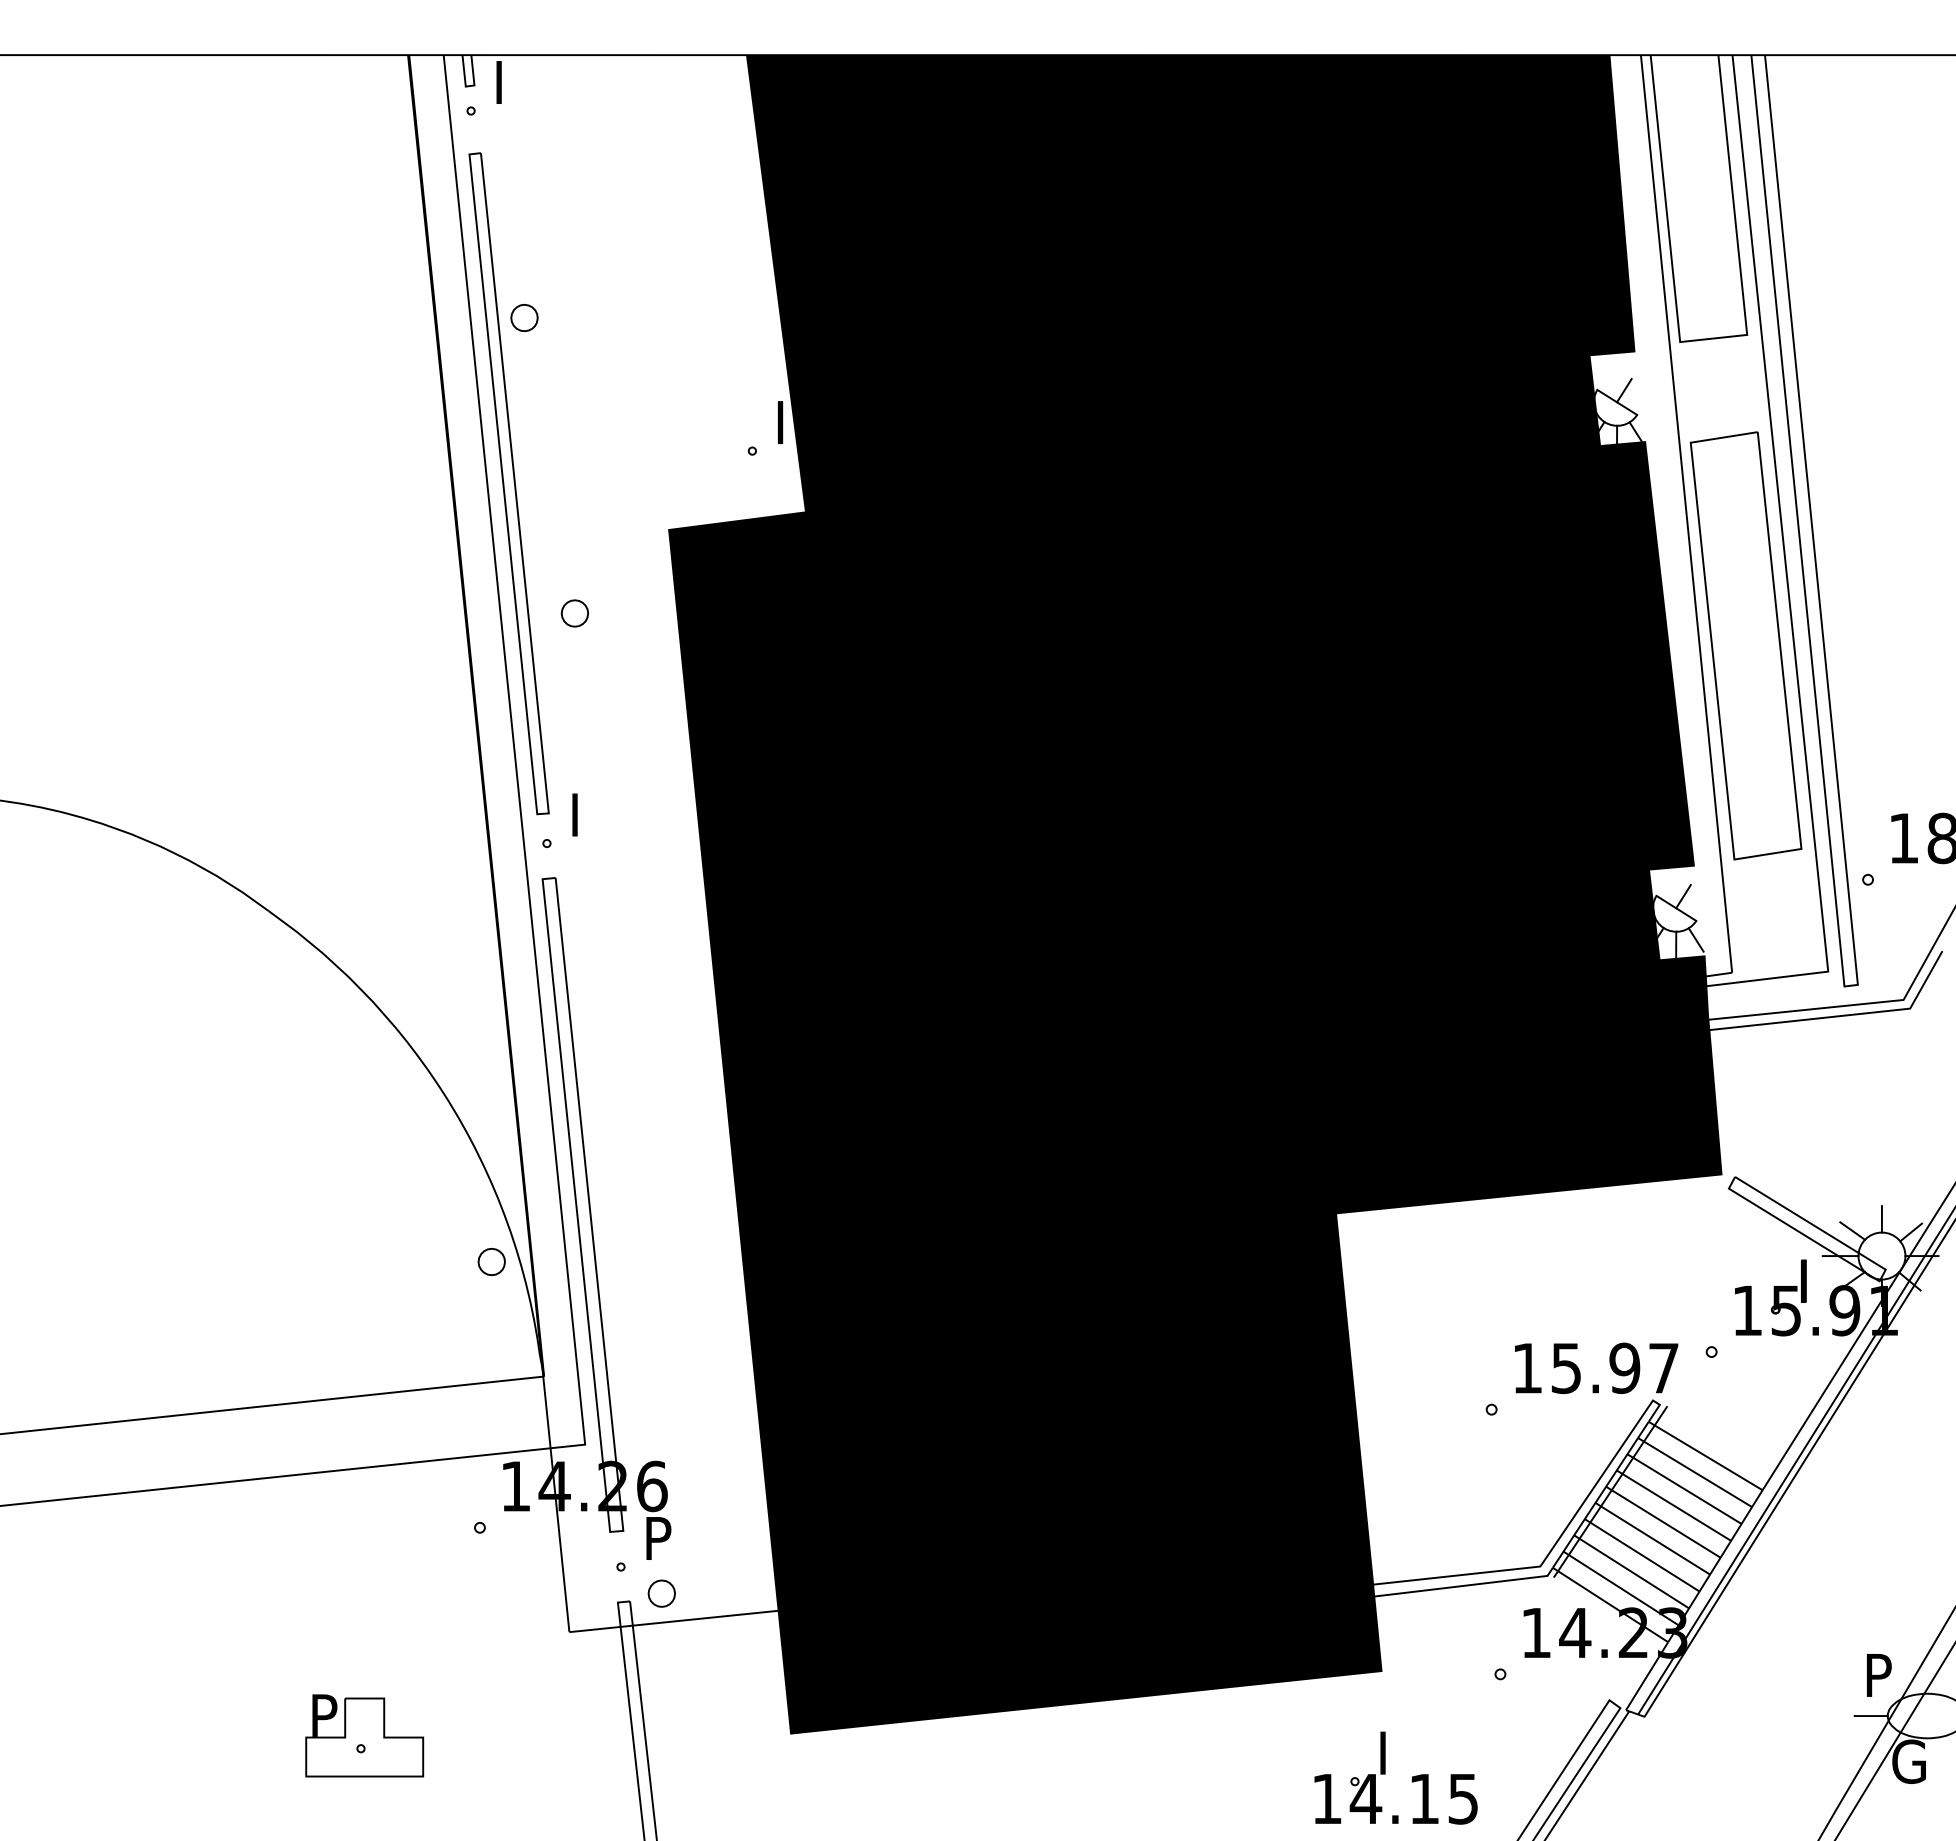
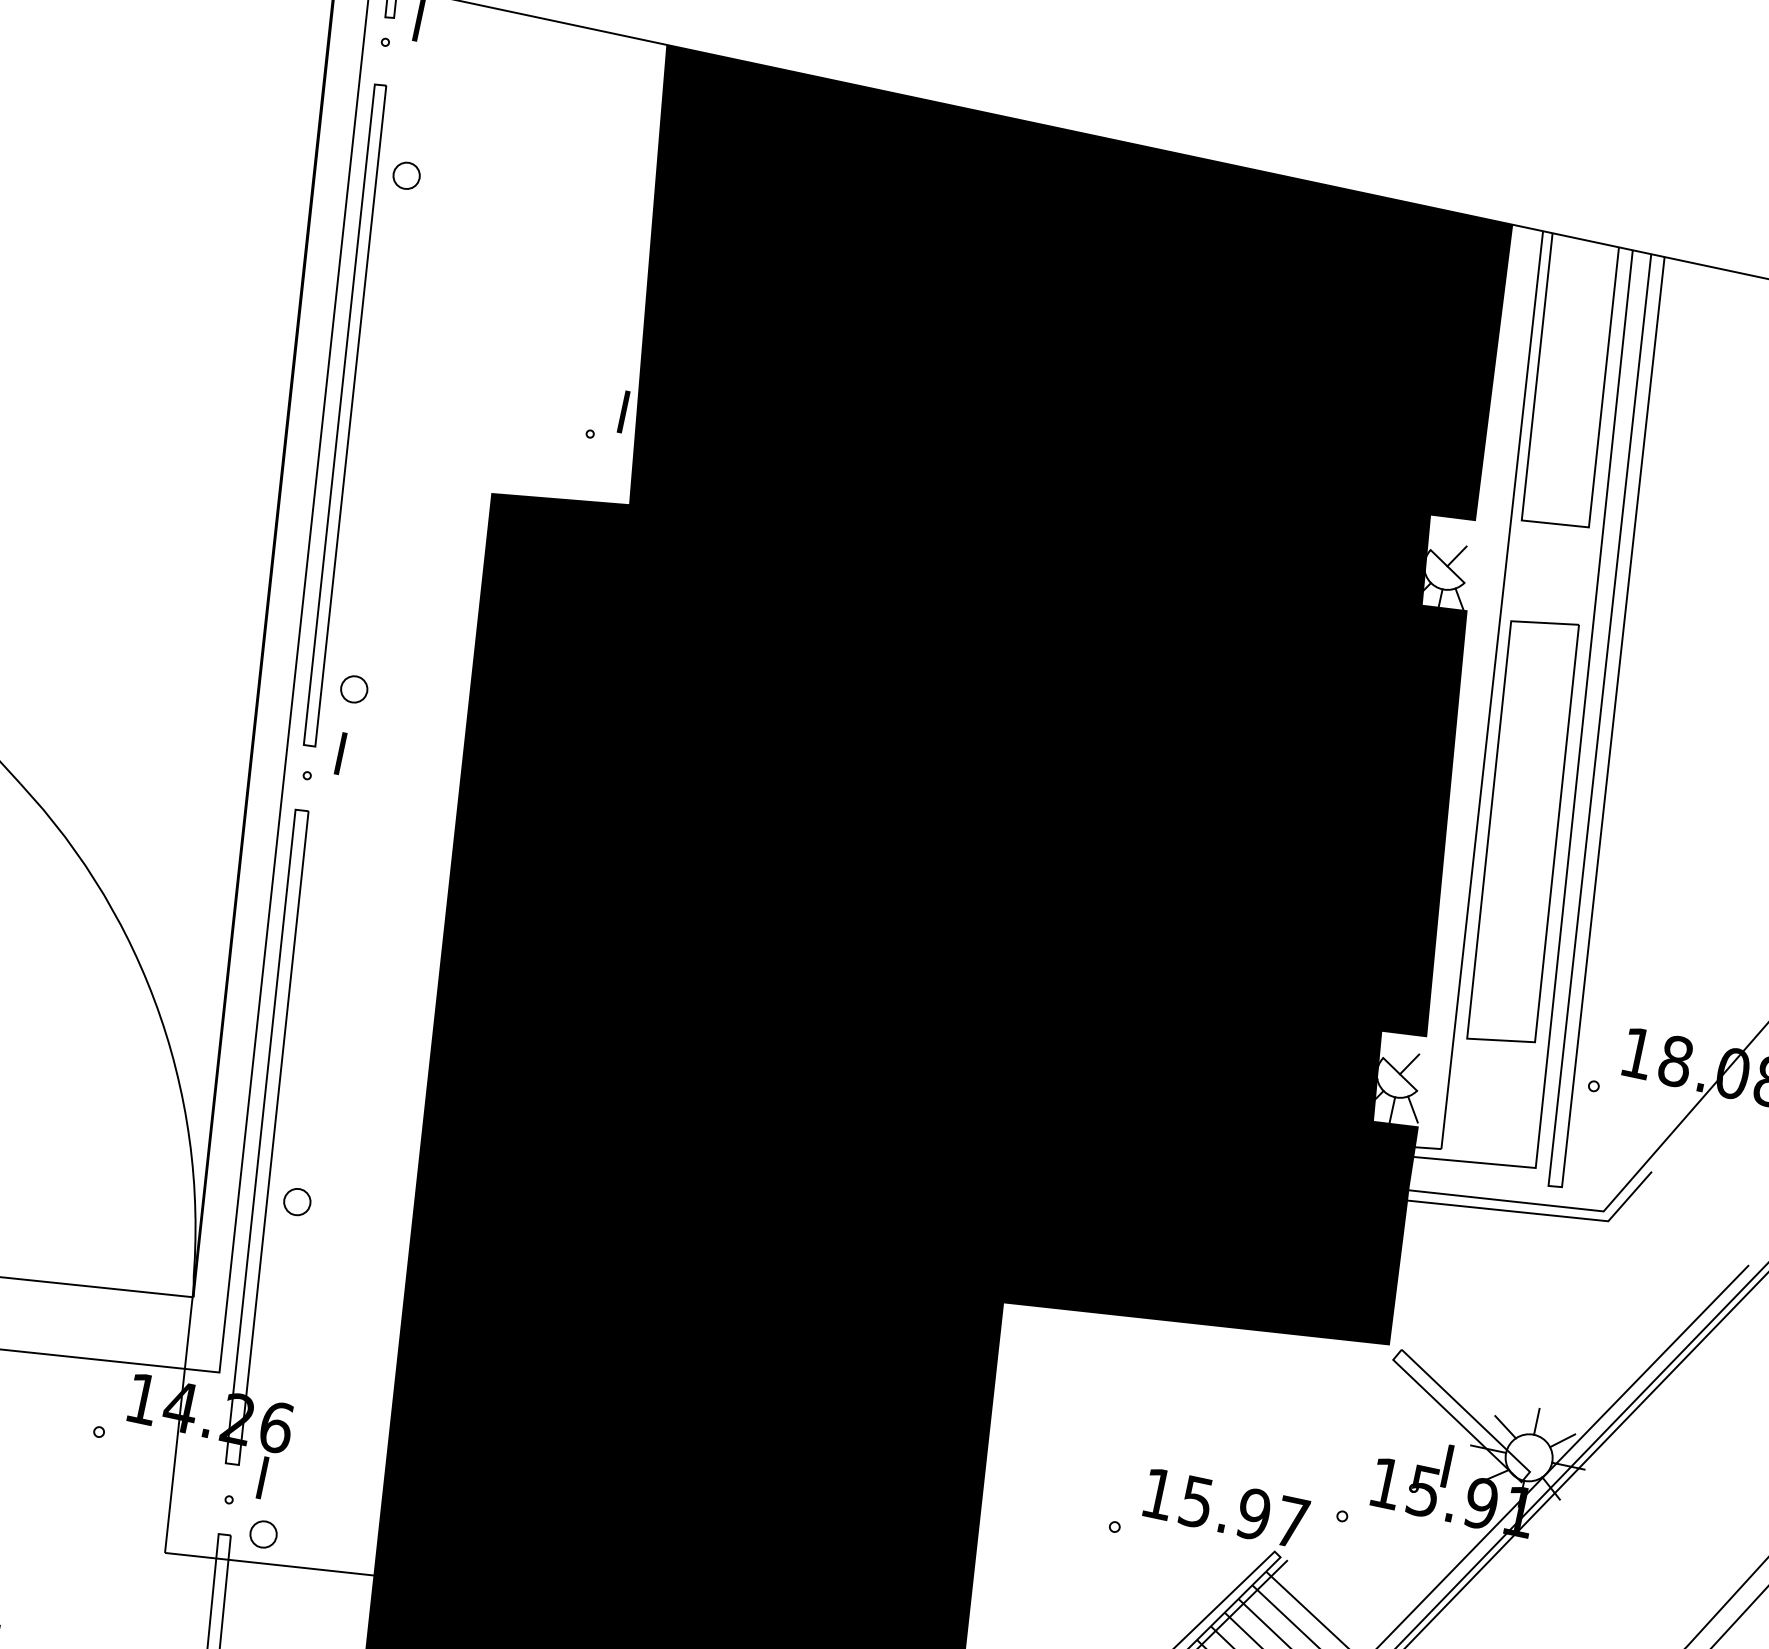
part: (524, 317) -> (406, 175), moved
part: (574, 613) -> (353, 689), moved
part: (491, 1261) -> (297, 1201), moved
text: (661, 1529) -> (276, 1471), P -> I

